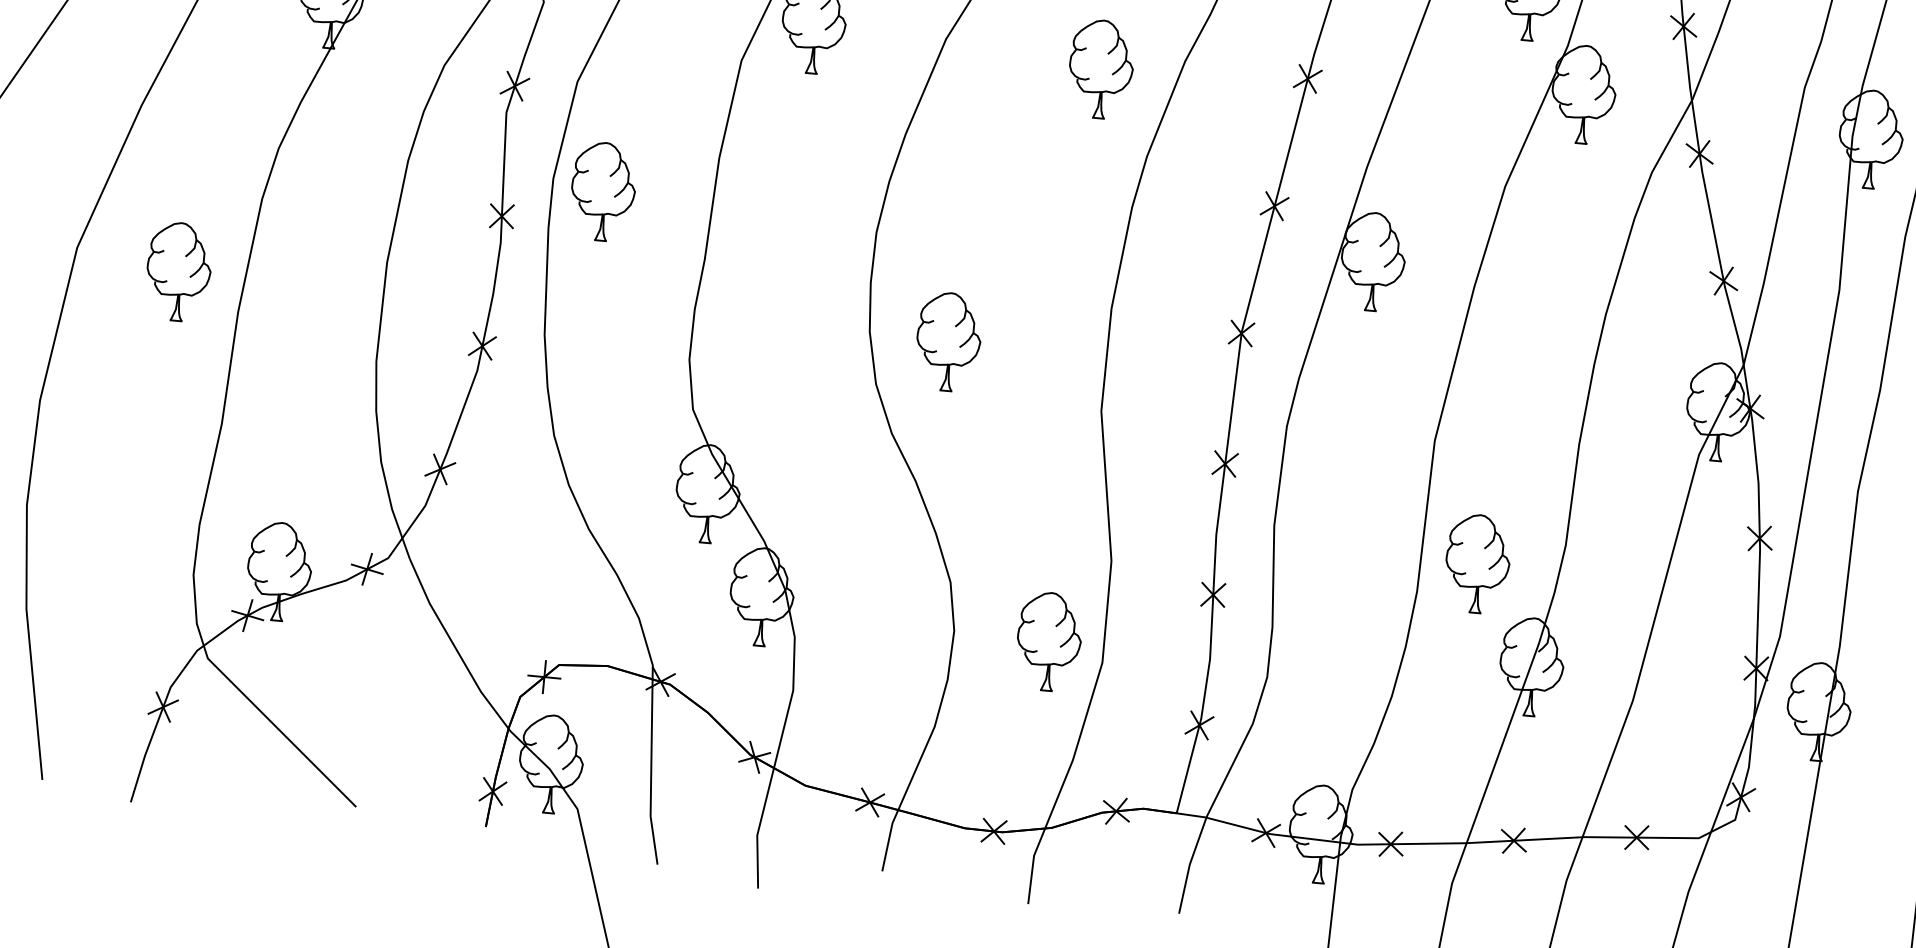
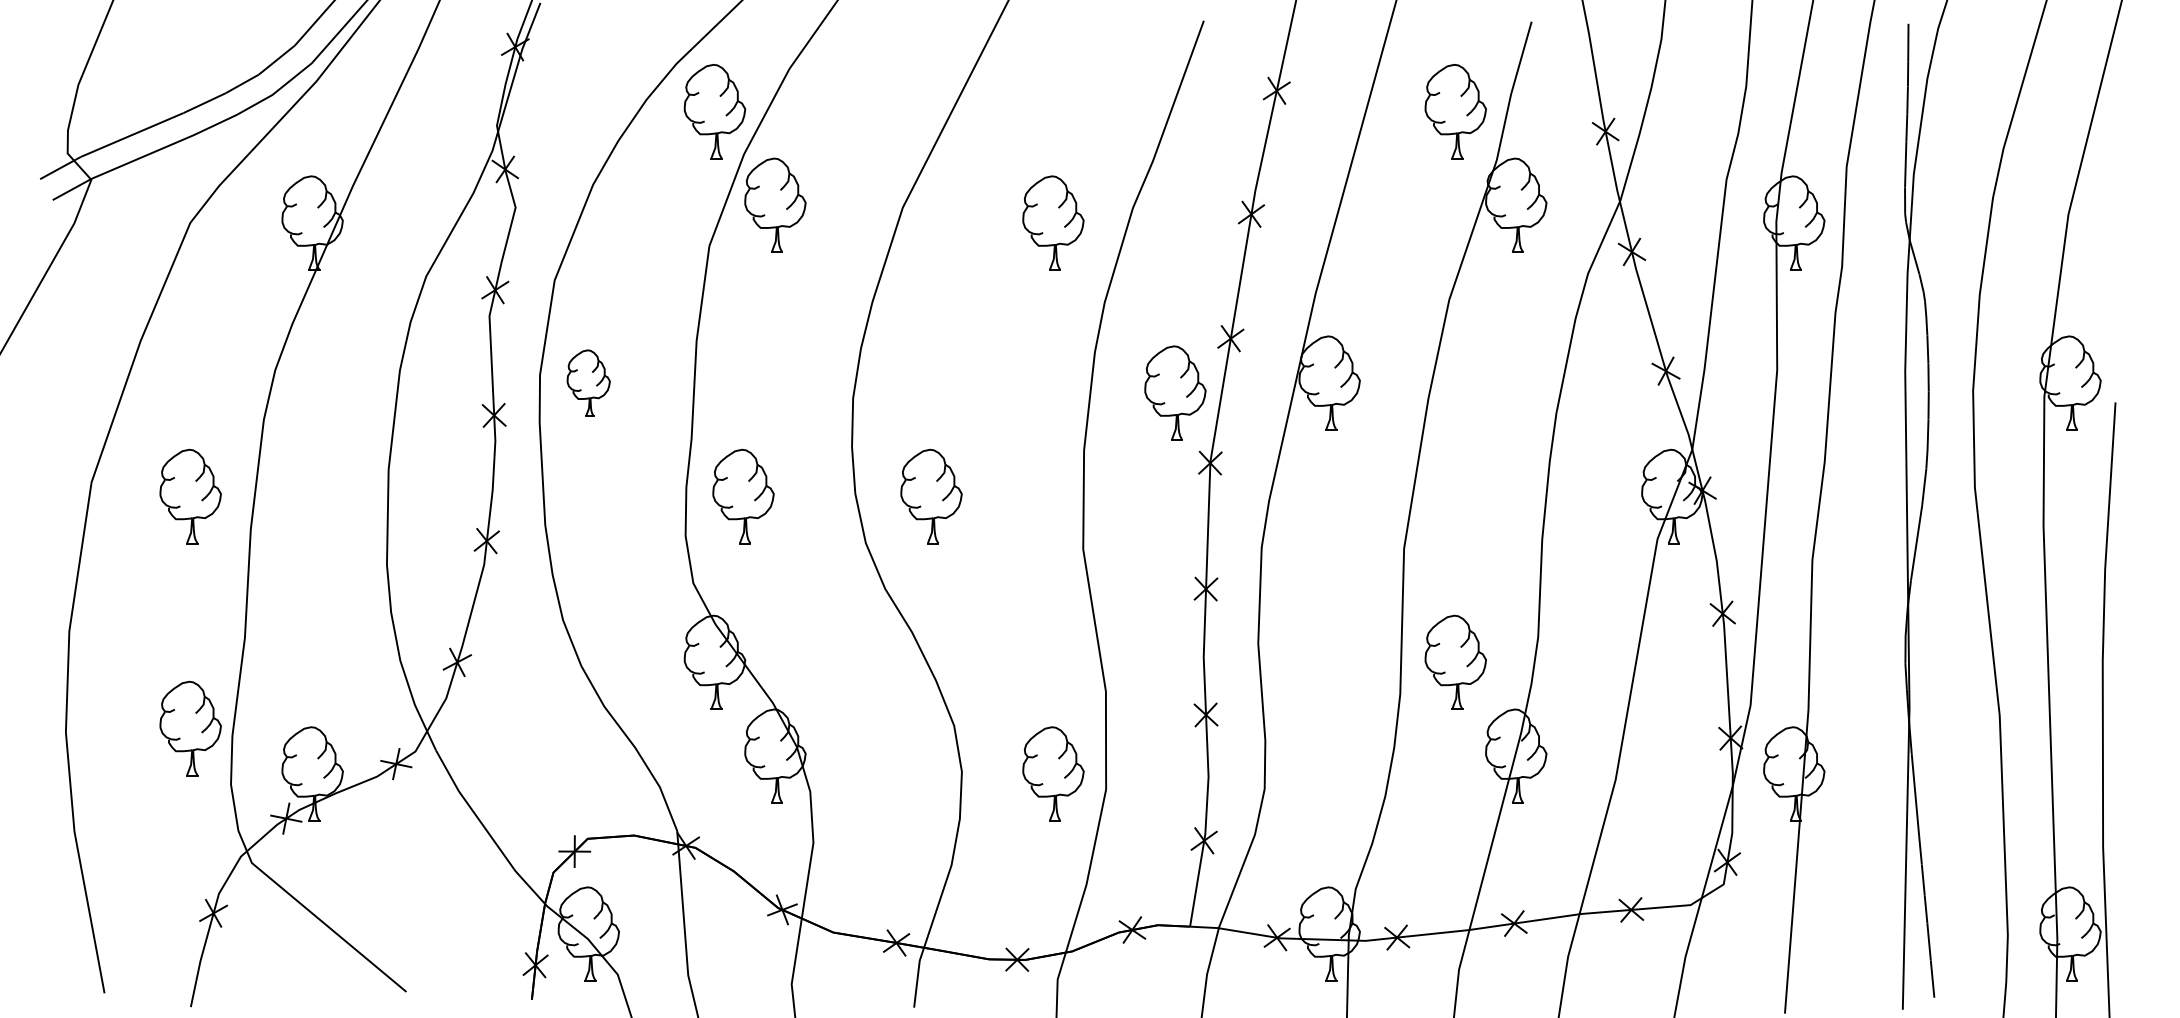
part: (603, 190) -> (588, 382), size x0.7
part: (1212, 256) -> (1175, 392), added
part: (753, 324) -> (743, 496), added
part: (156, 512) -> (190, 728), added

